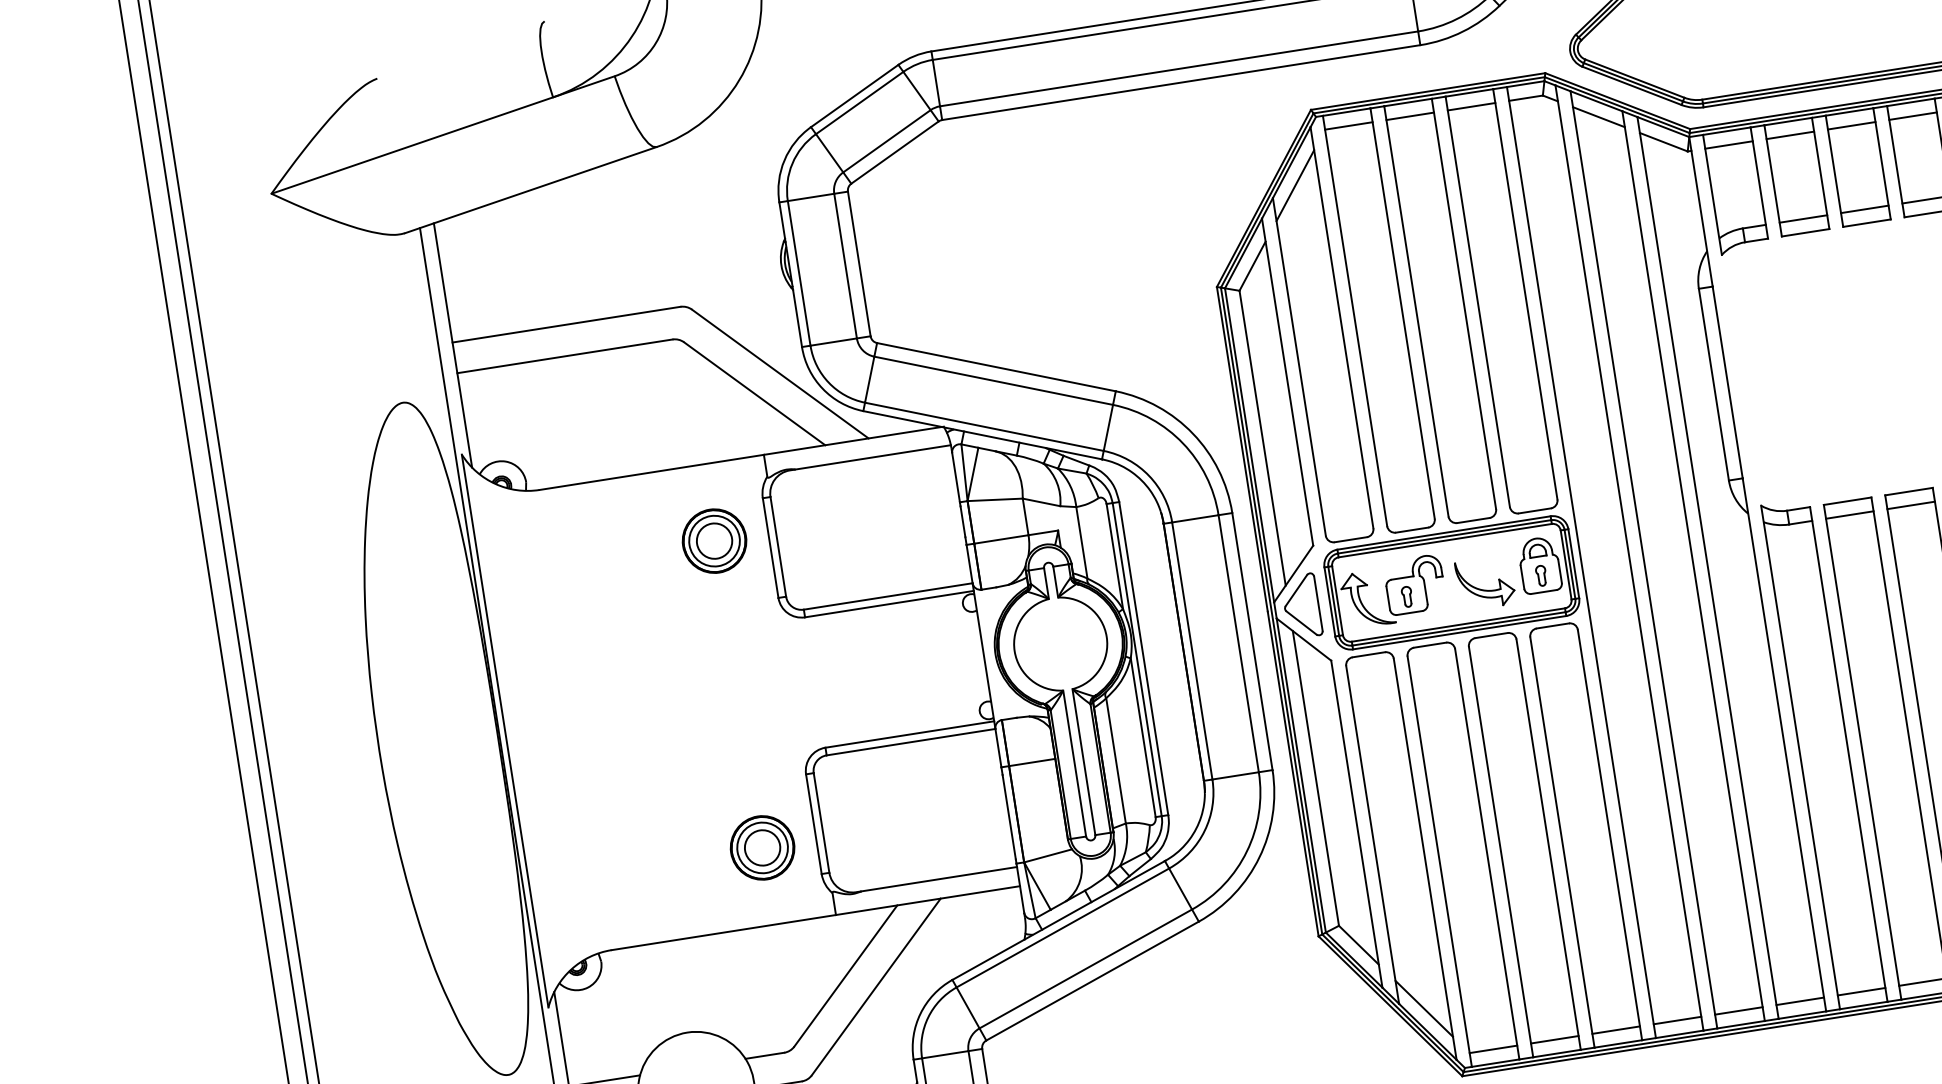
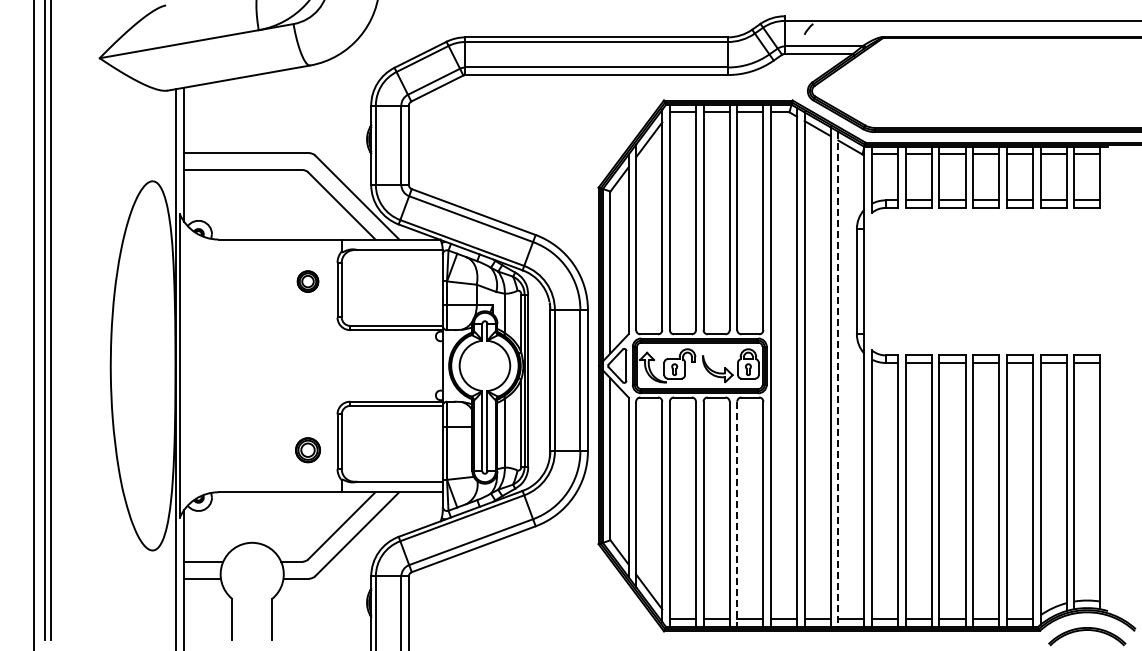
part: (713, 541) -> (307, 281), size x0.6
line: (1708, 568) -> (838, 379), solid -> dashed
line: (1562, 842) -> (737, 514), solid -> dashed
part: (761, 848) -> (307, 450), size x0.7

